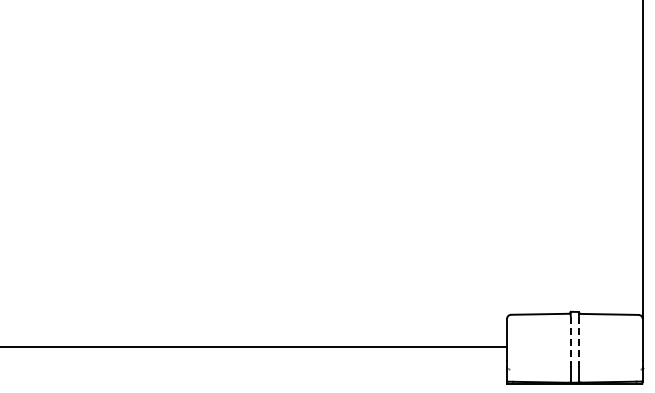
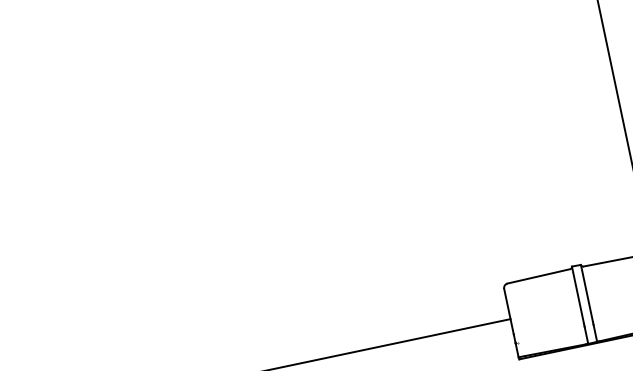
line: (570, 340) -> (578, 297), dashed -> solid
line: (578, 340) -> (586, 296), dashed -> solid

